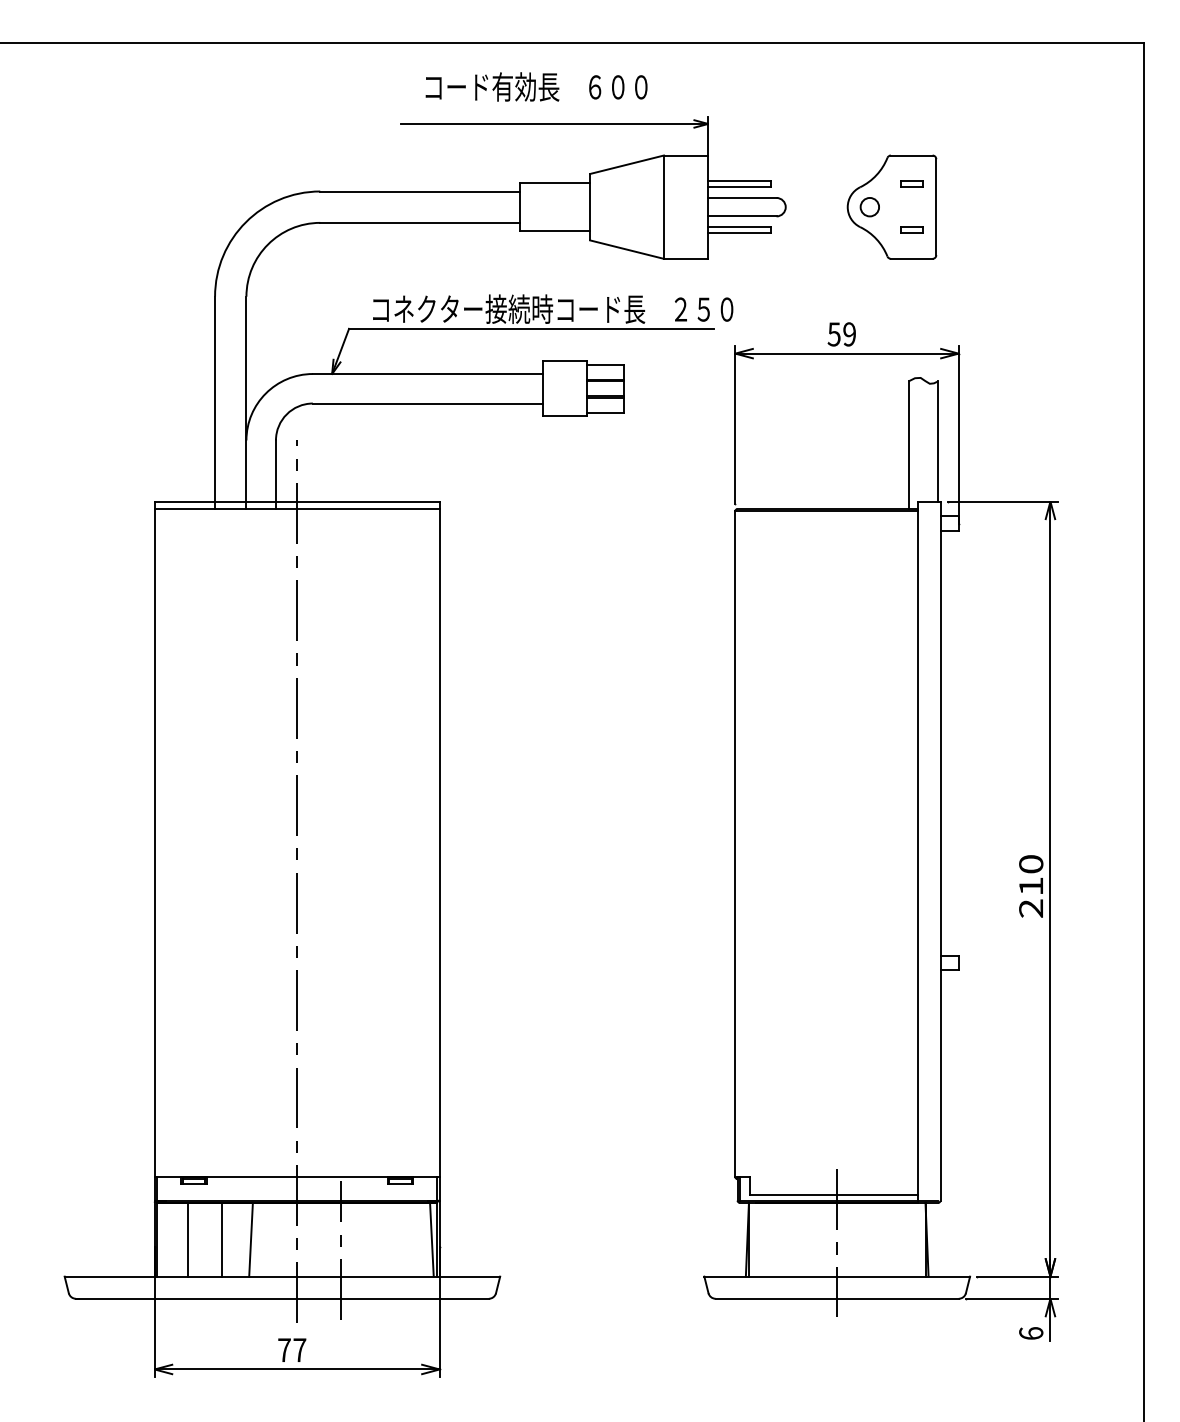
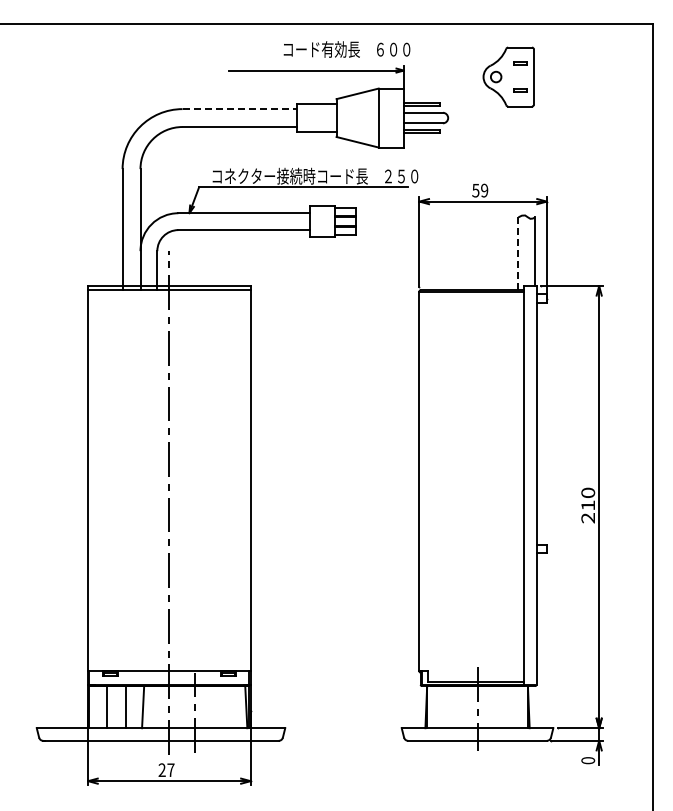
text: (535, 87) -> (346, 49), moved
line: (419, 192) -> (239, 109), solid -> dashed
part: (891, 206) -> (508, 76), moved
line: (909, 446) -> (518, 254), solid -> dashed
text: (1029, 1333) -> (587, 760), 6 -> 0
text: (283, 1349) -> (161, 769), 77 -> 27

